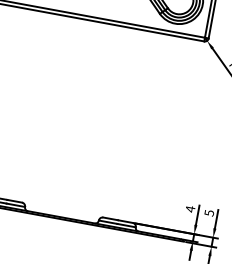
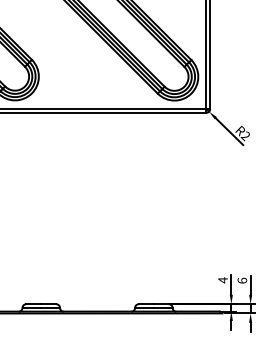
text: (209, 212) -> (242, 280), 5 -> 6

